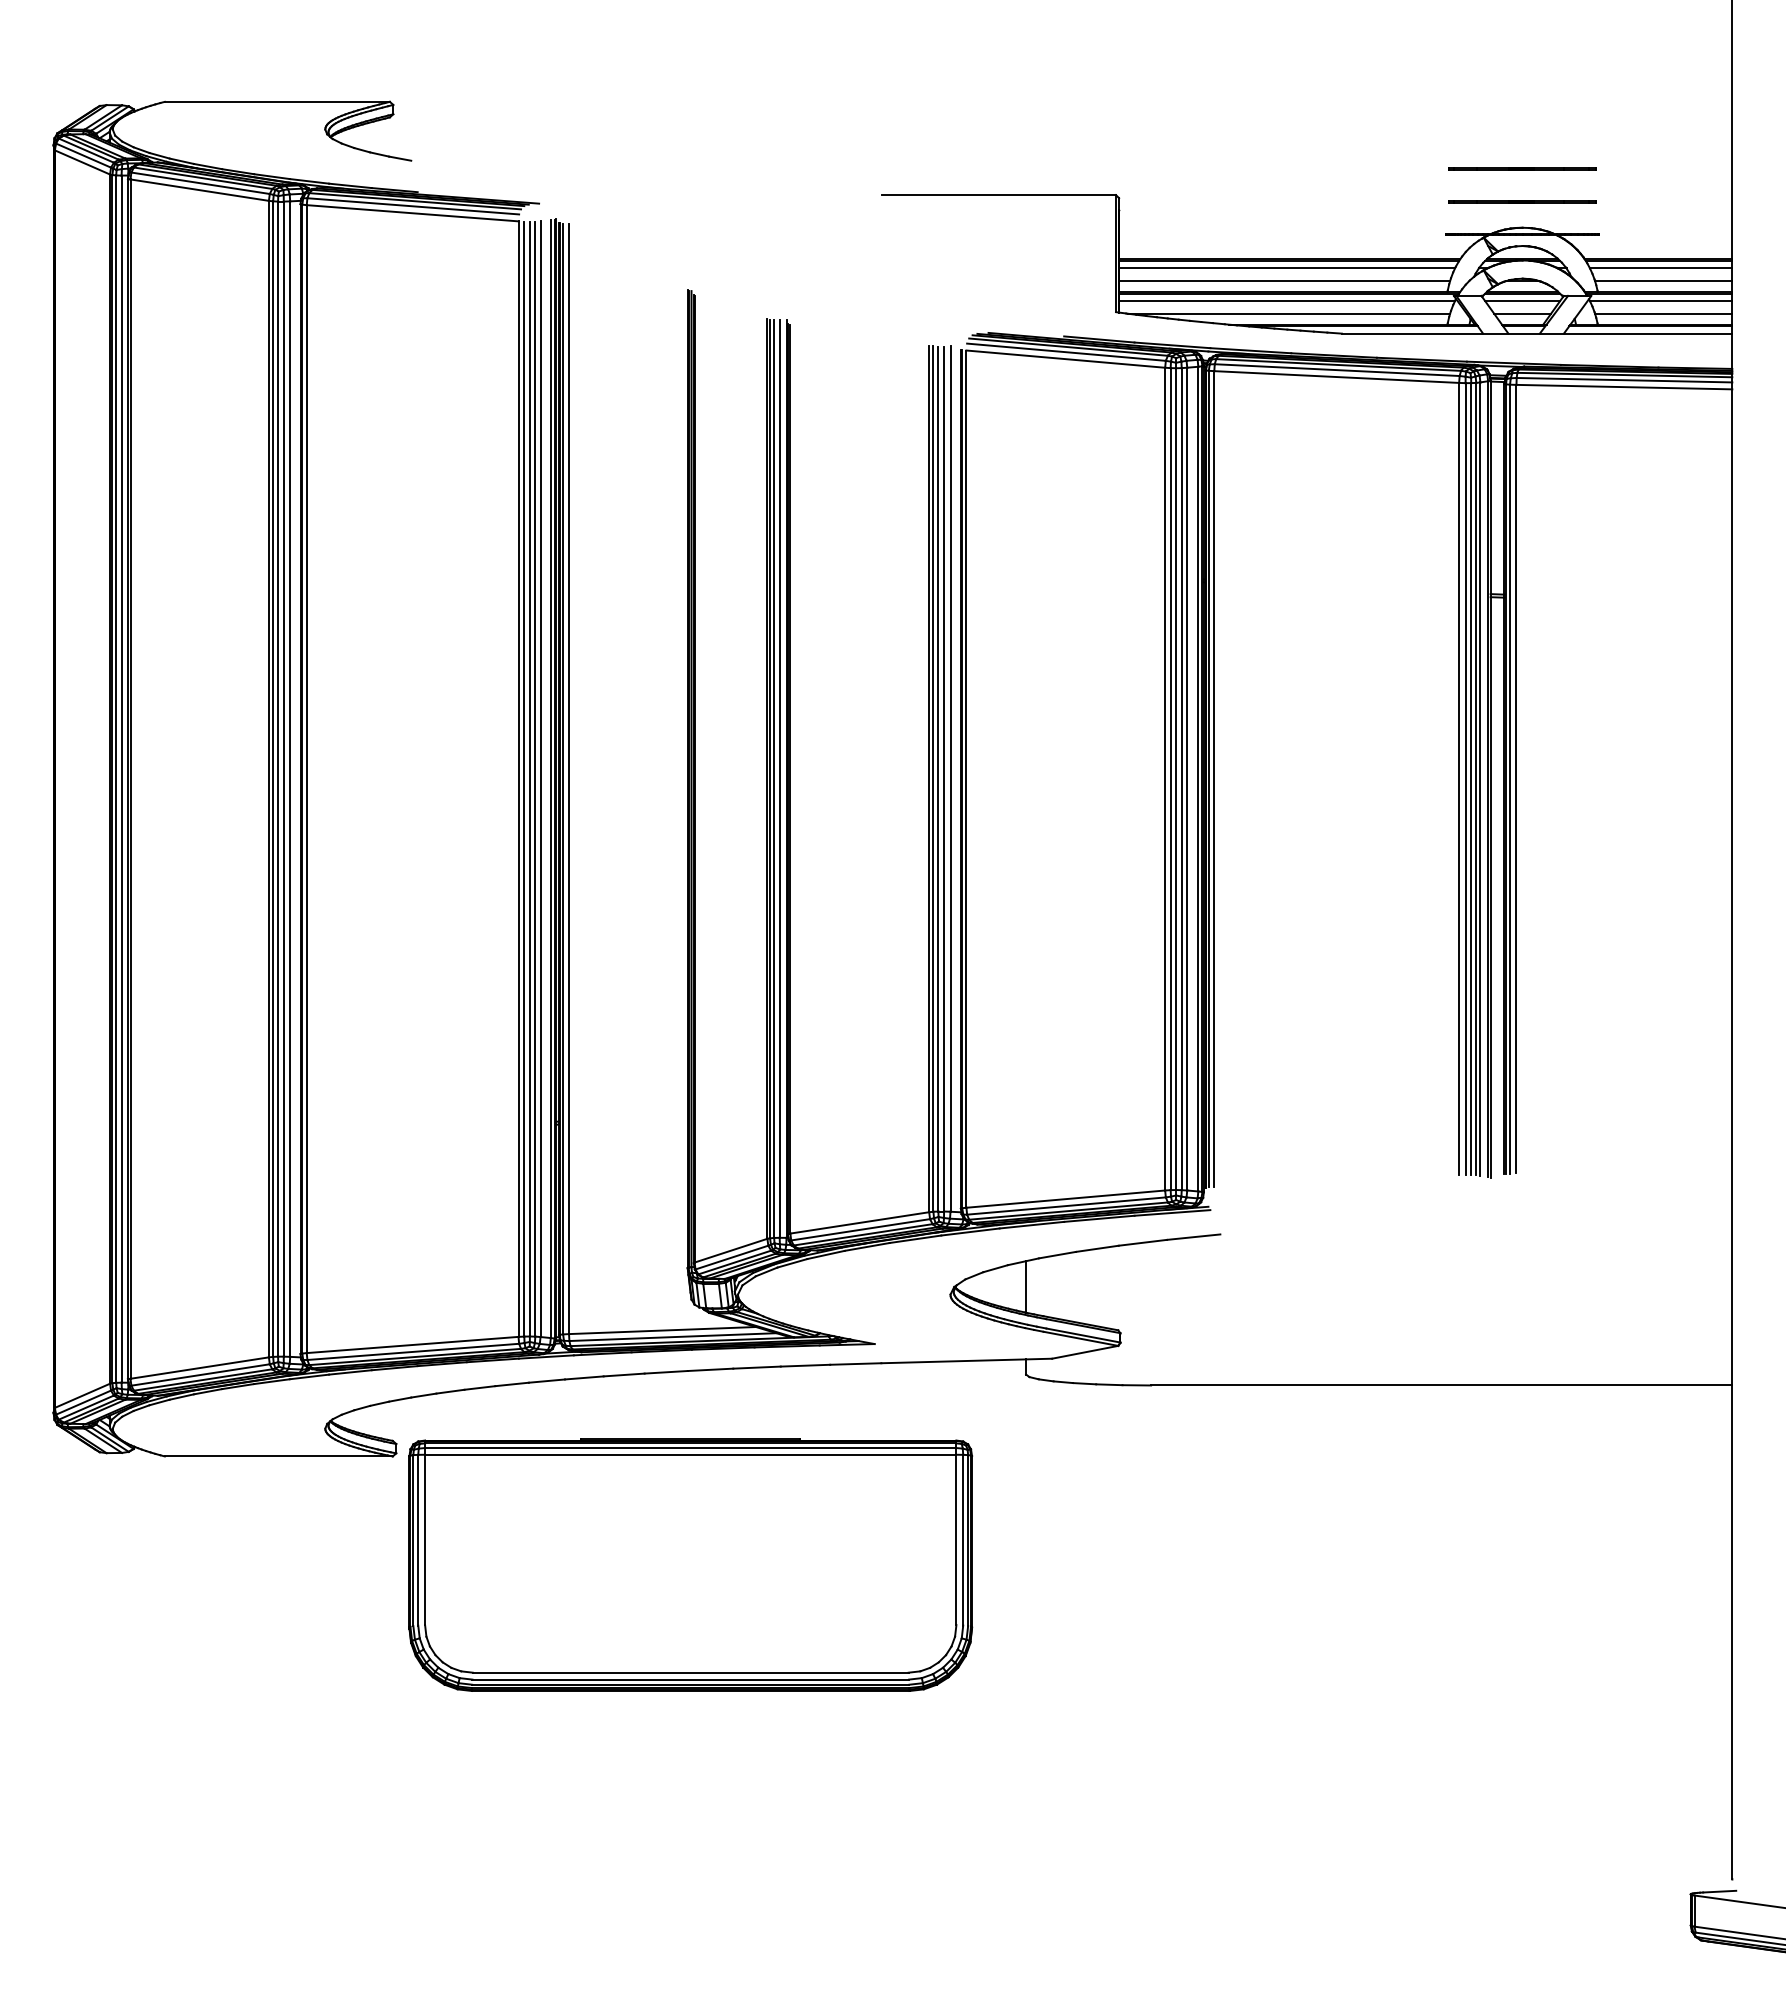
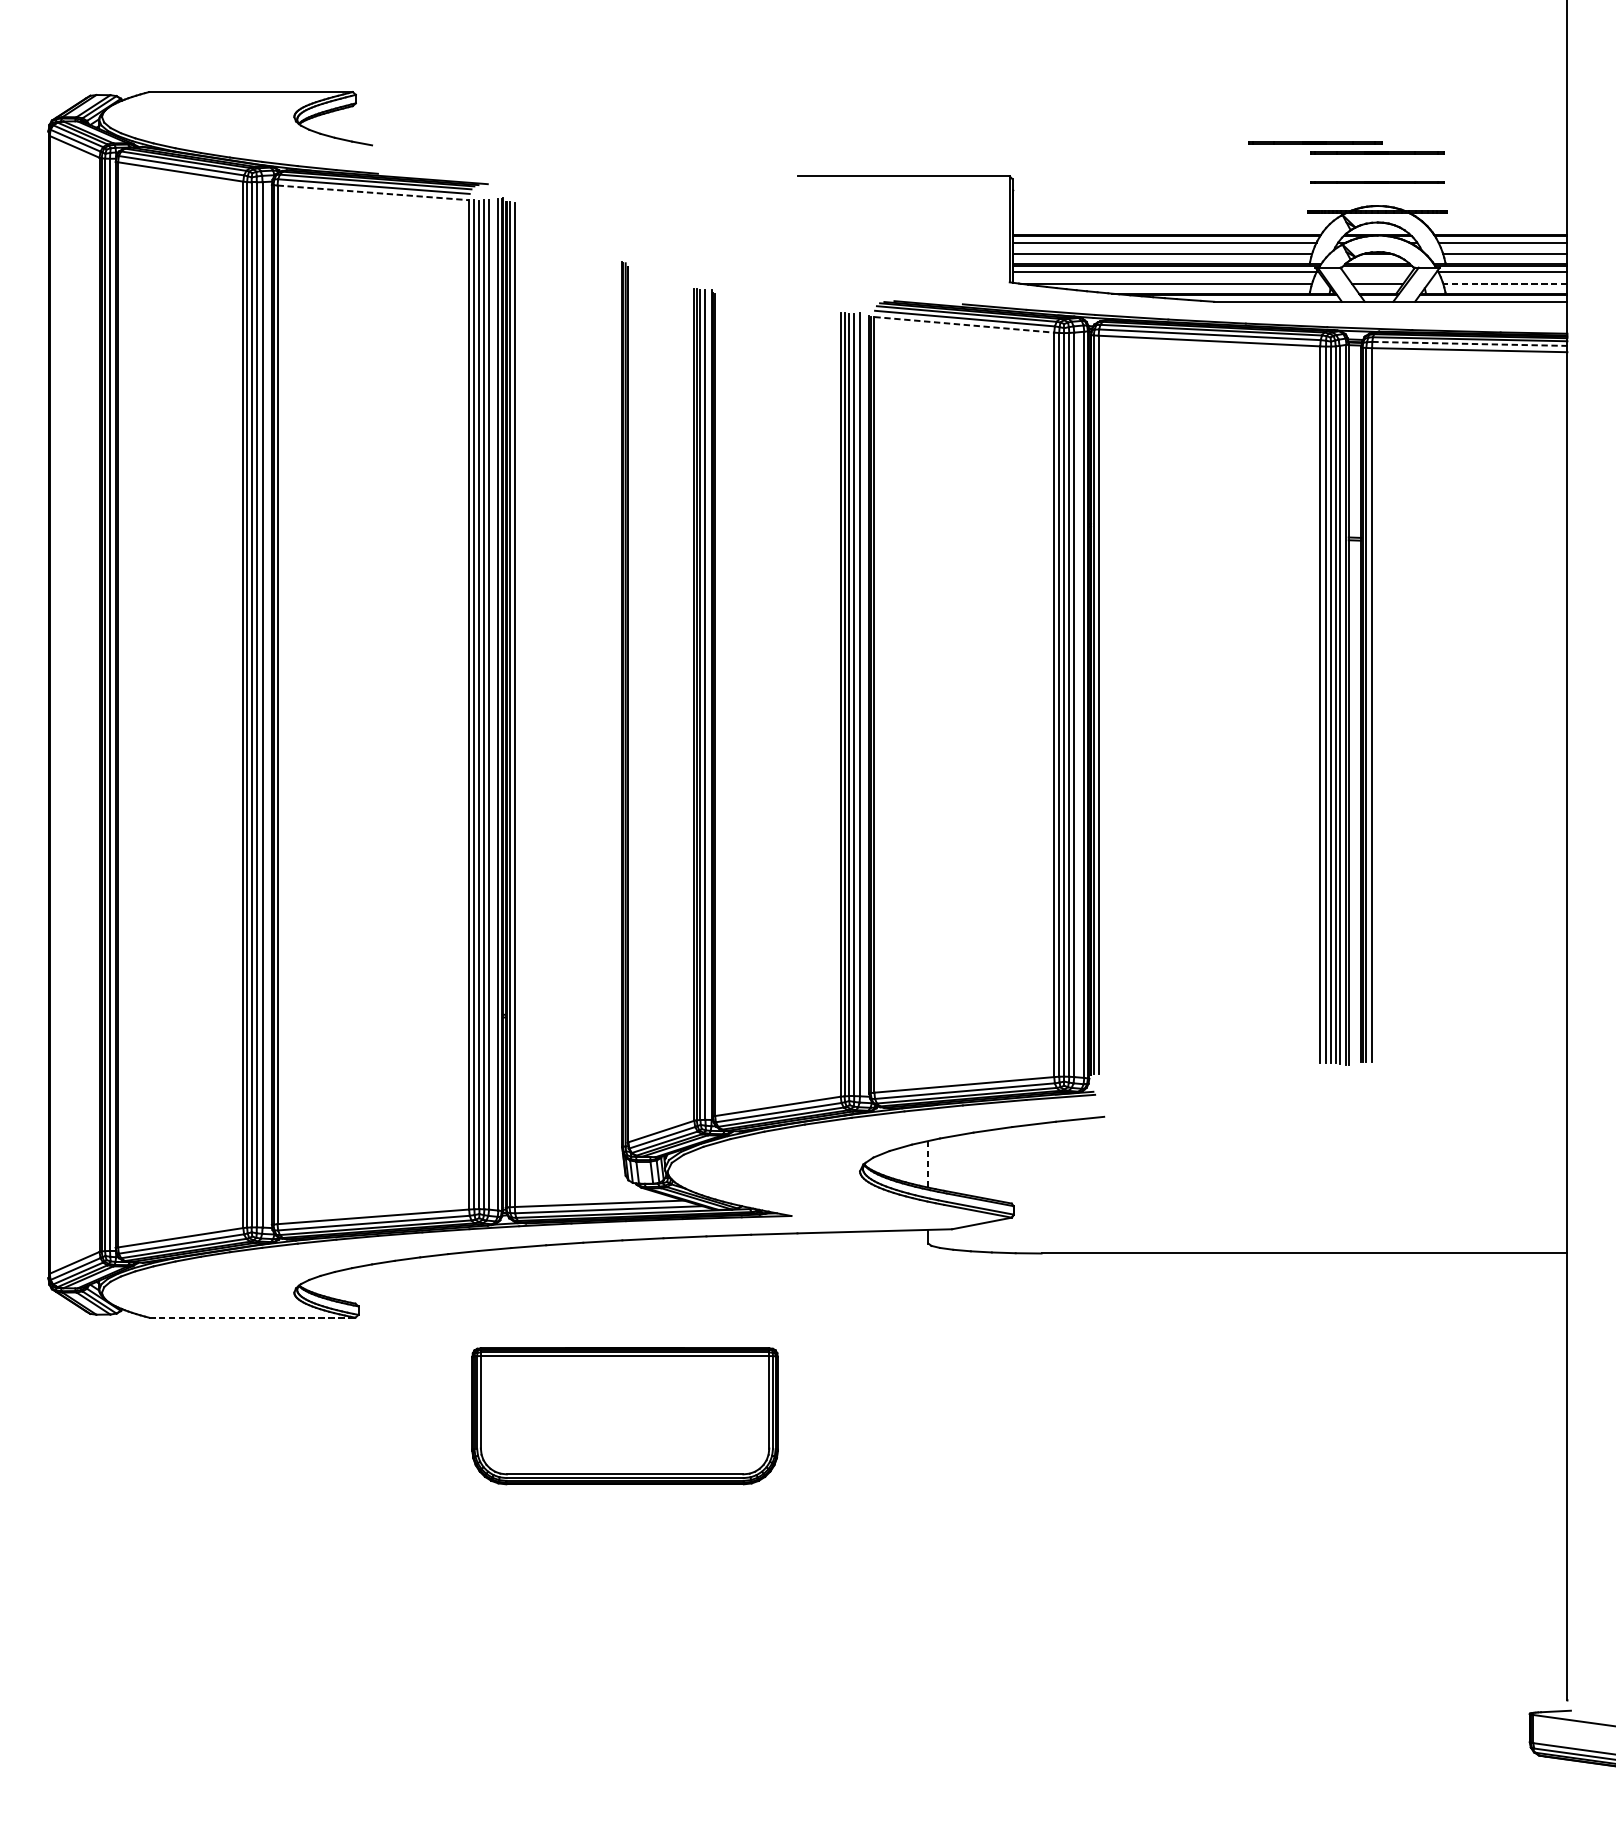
line: (1453, 157) -> (1315, 142), added
line: (413, 213) -> (374, 193), solid -> dashed
line: (1522, 301) -> (1377, 272), removed
line: (1663, 313) -> (1505, 283), solid -> dashed
line: (1065, 359) -> (964, 325), solid -> dashed
line: (1624, 380) -> (1469, 344), solid -> dashed
line: (1026, 1286) -> (928, 1163), solid -> dashed
line: (278, 1456) -> (252, 1317), solid -> dashed
part: (690, 1564) -> (624, 1415), size x0.6

